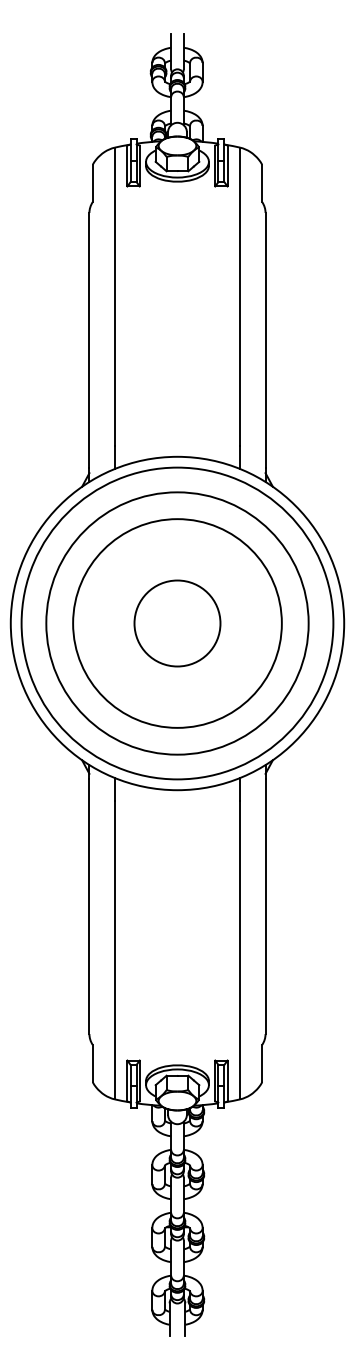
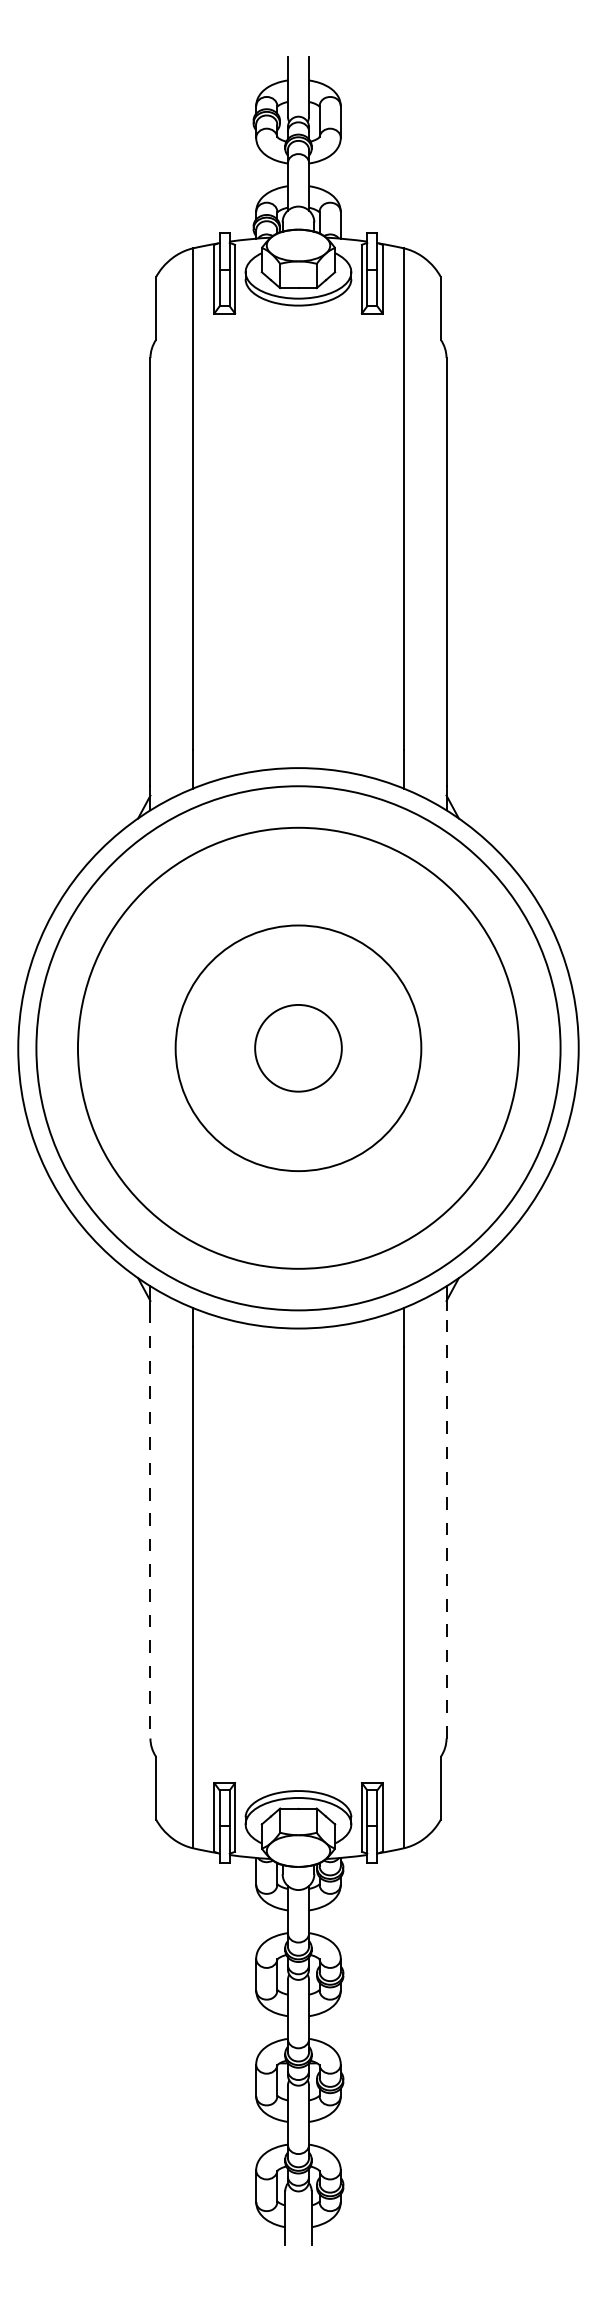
circle: (177, 623) -> (298, 1048), size x0.6
circle: (177, 623) -> (298, 1048), size x0.7
line: (265, 906) -> (446, 1524), solid -> dashed
line: (89, 907) -> (150, 1525), solid -> dashed

